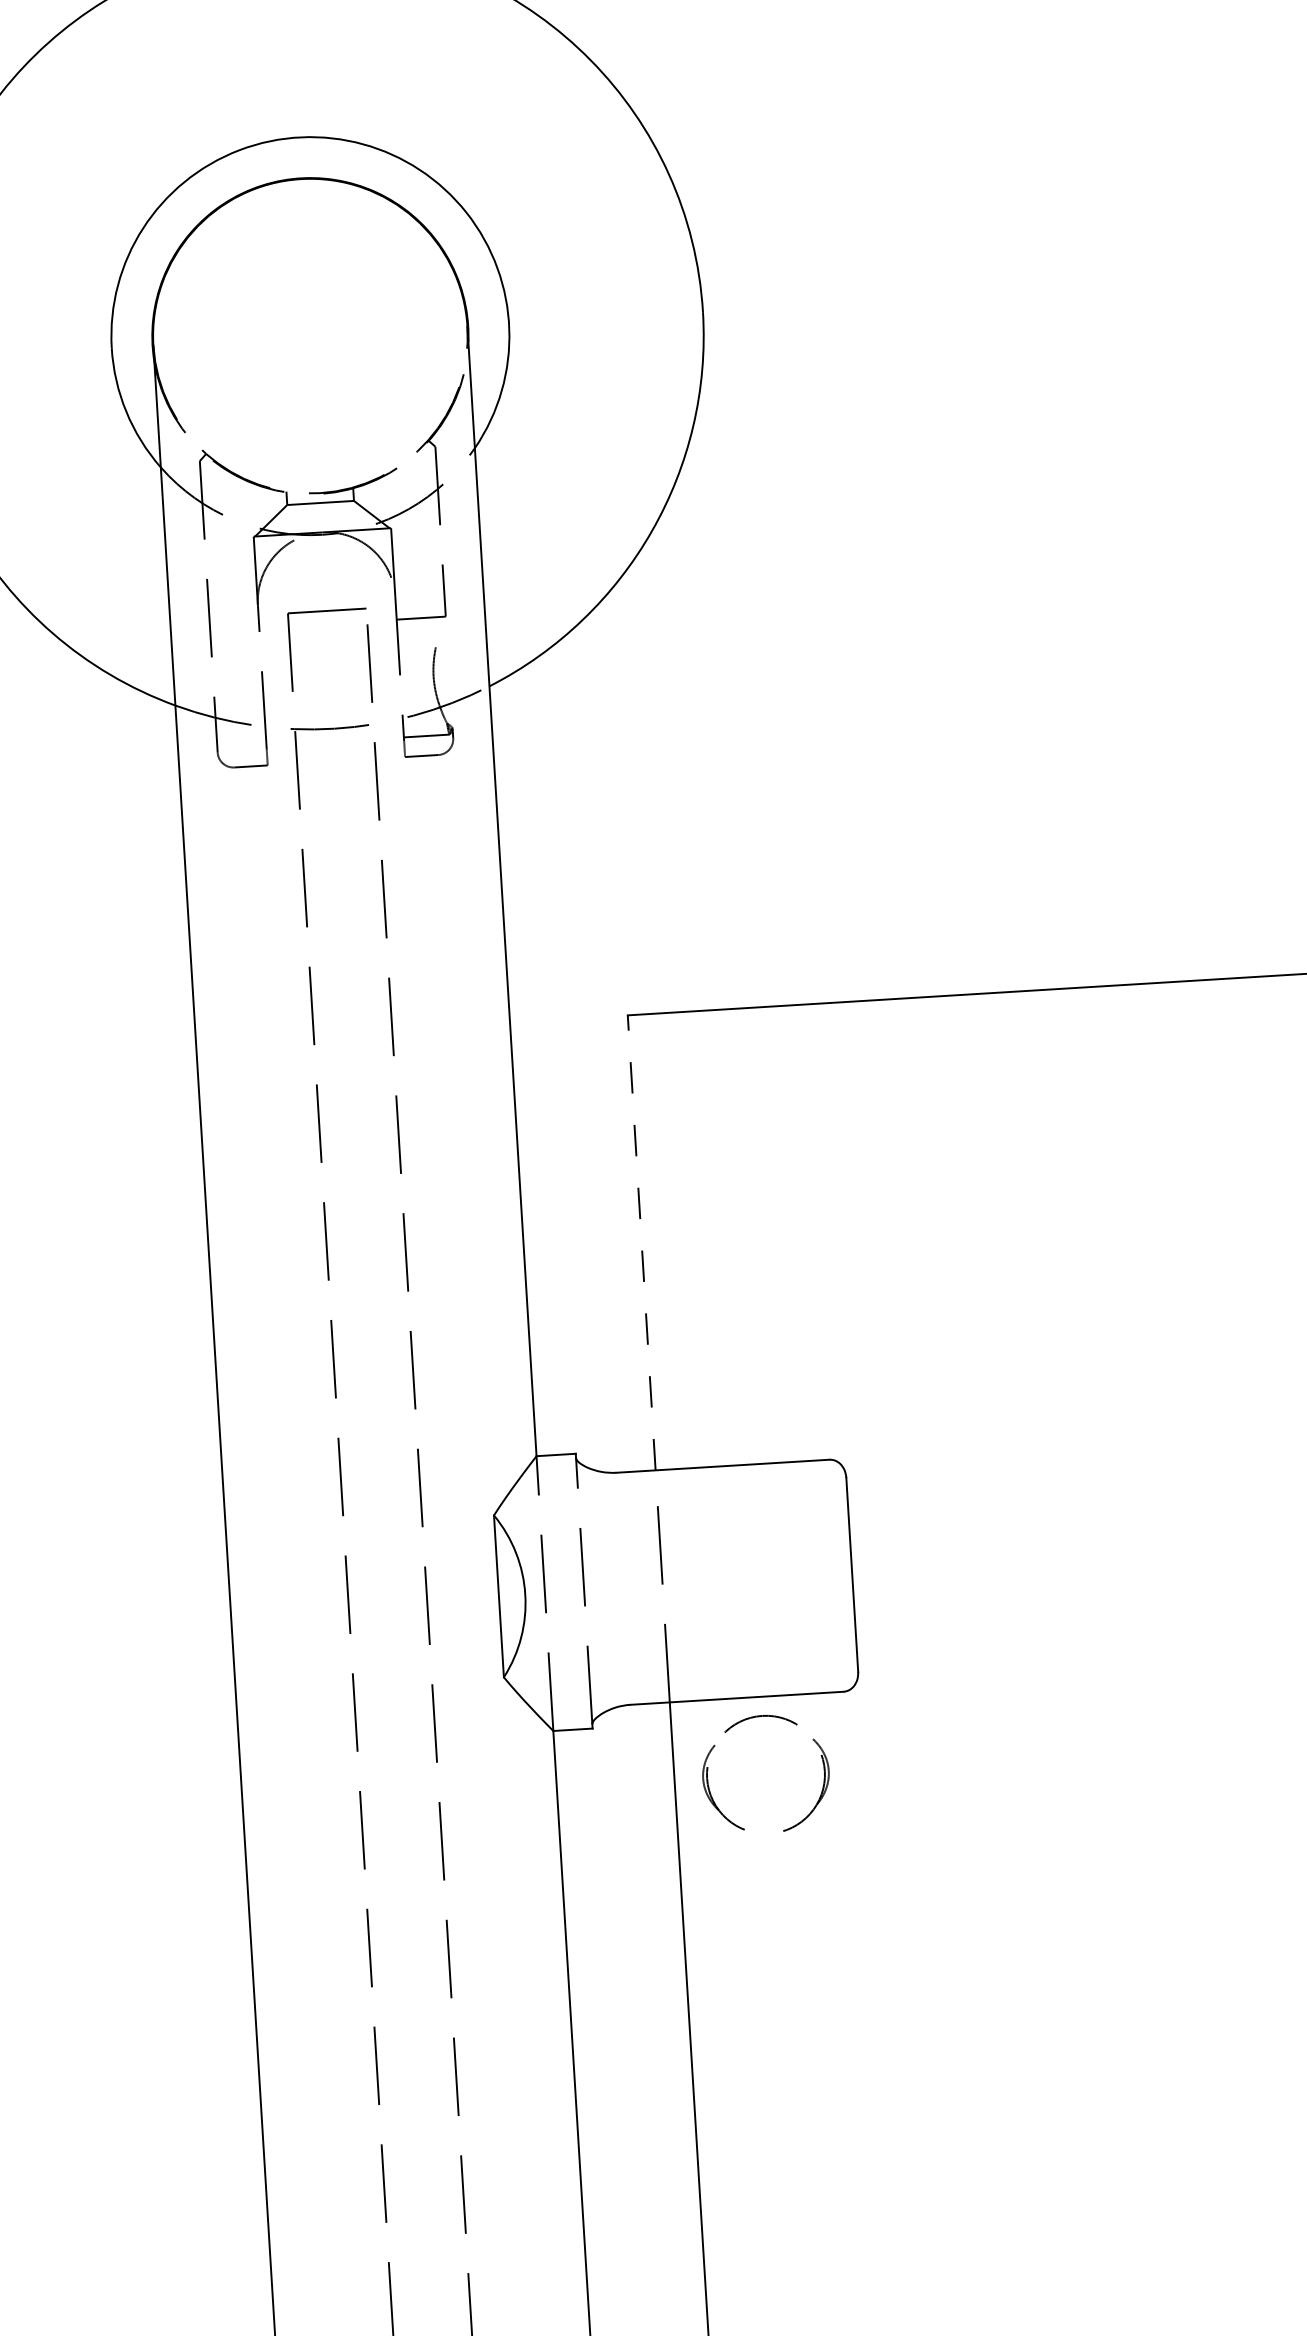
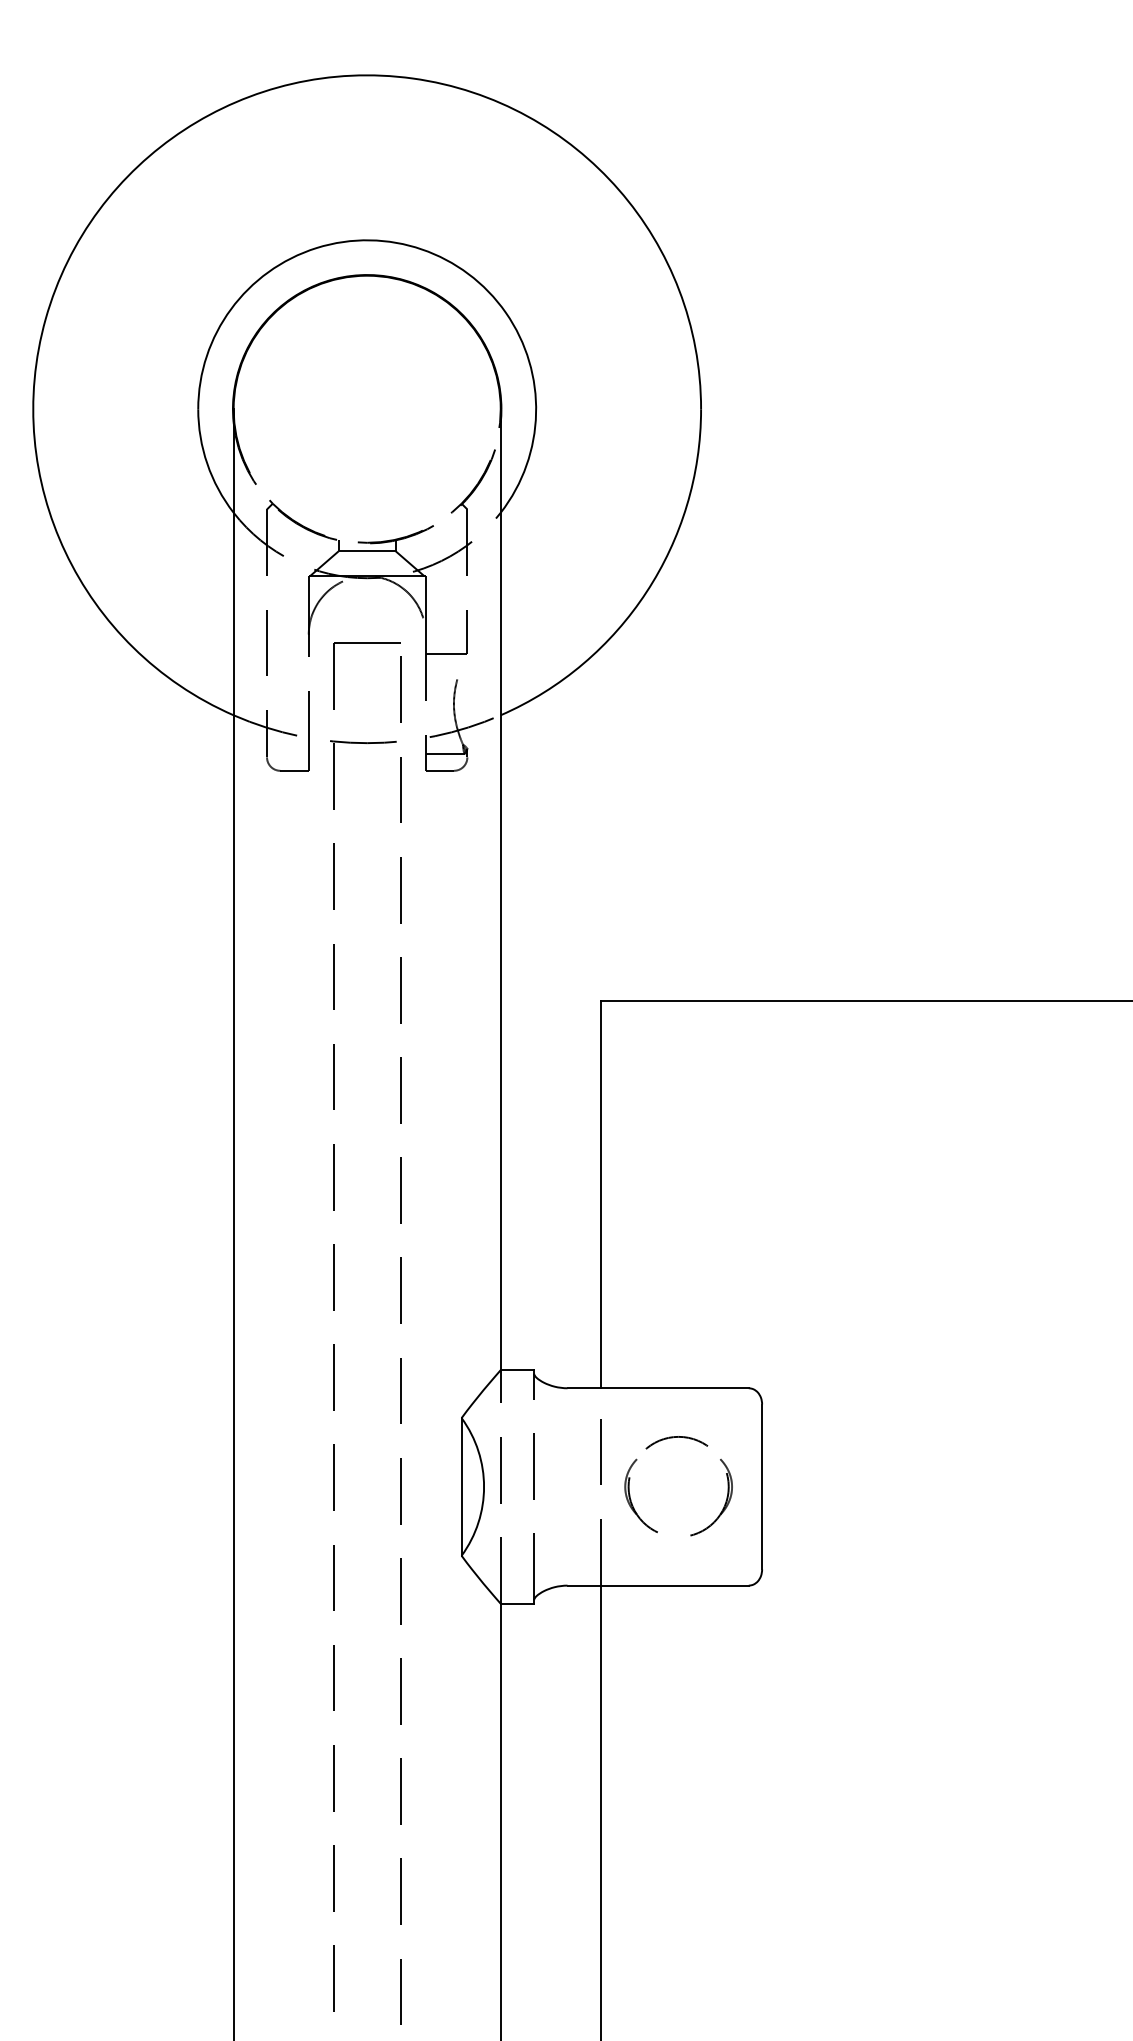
line: (641, 1242) -> (600, 1194), dashed -> solid
part: (756, 1718) -> (673, 1438), moved

